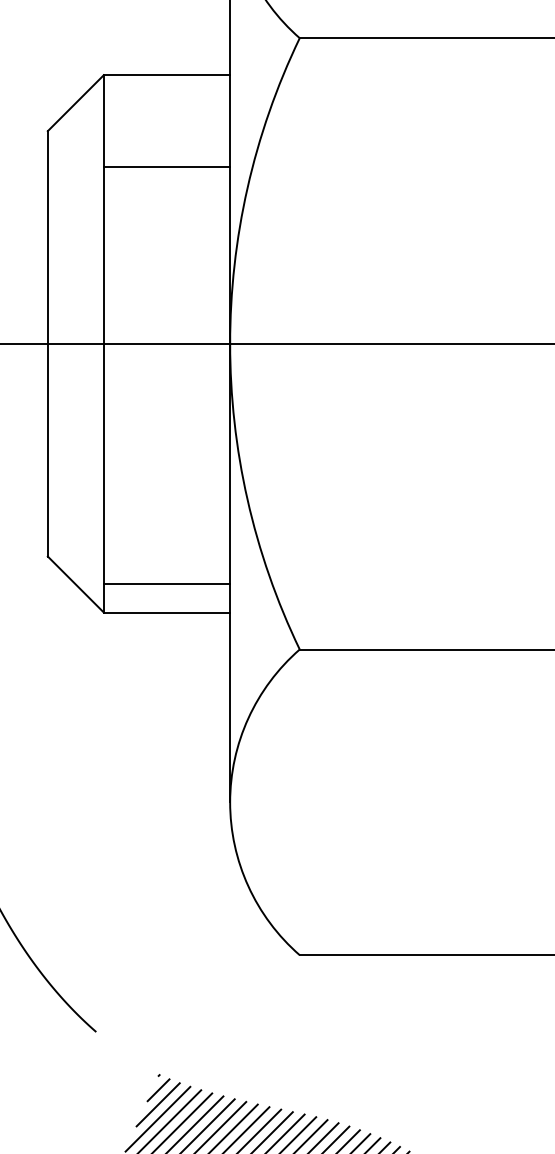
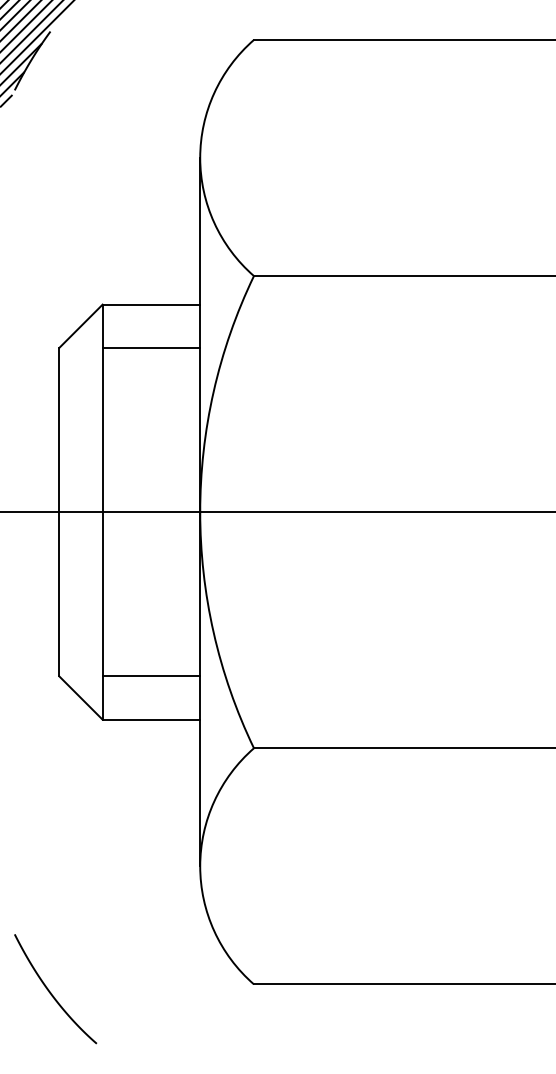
line: (167, 166) -> (151, 347), moved
line: (167, 583) -> (151, 676), moved

